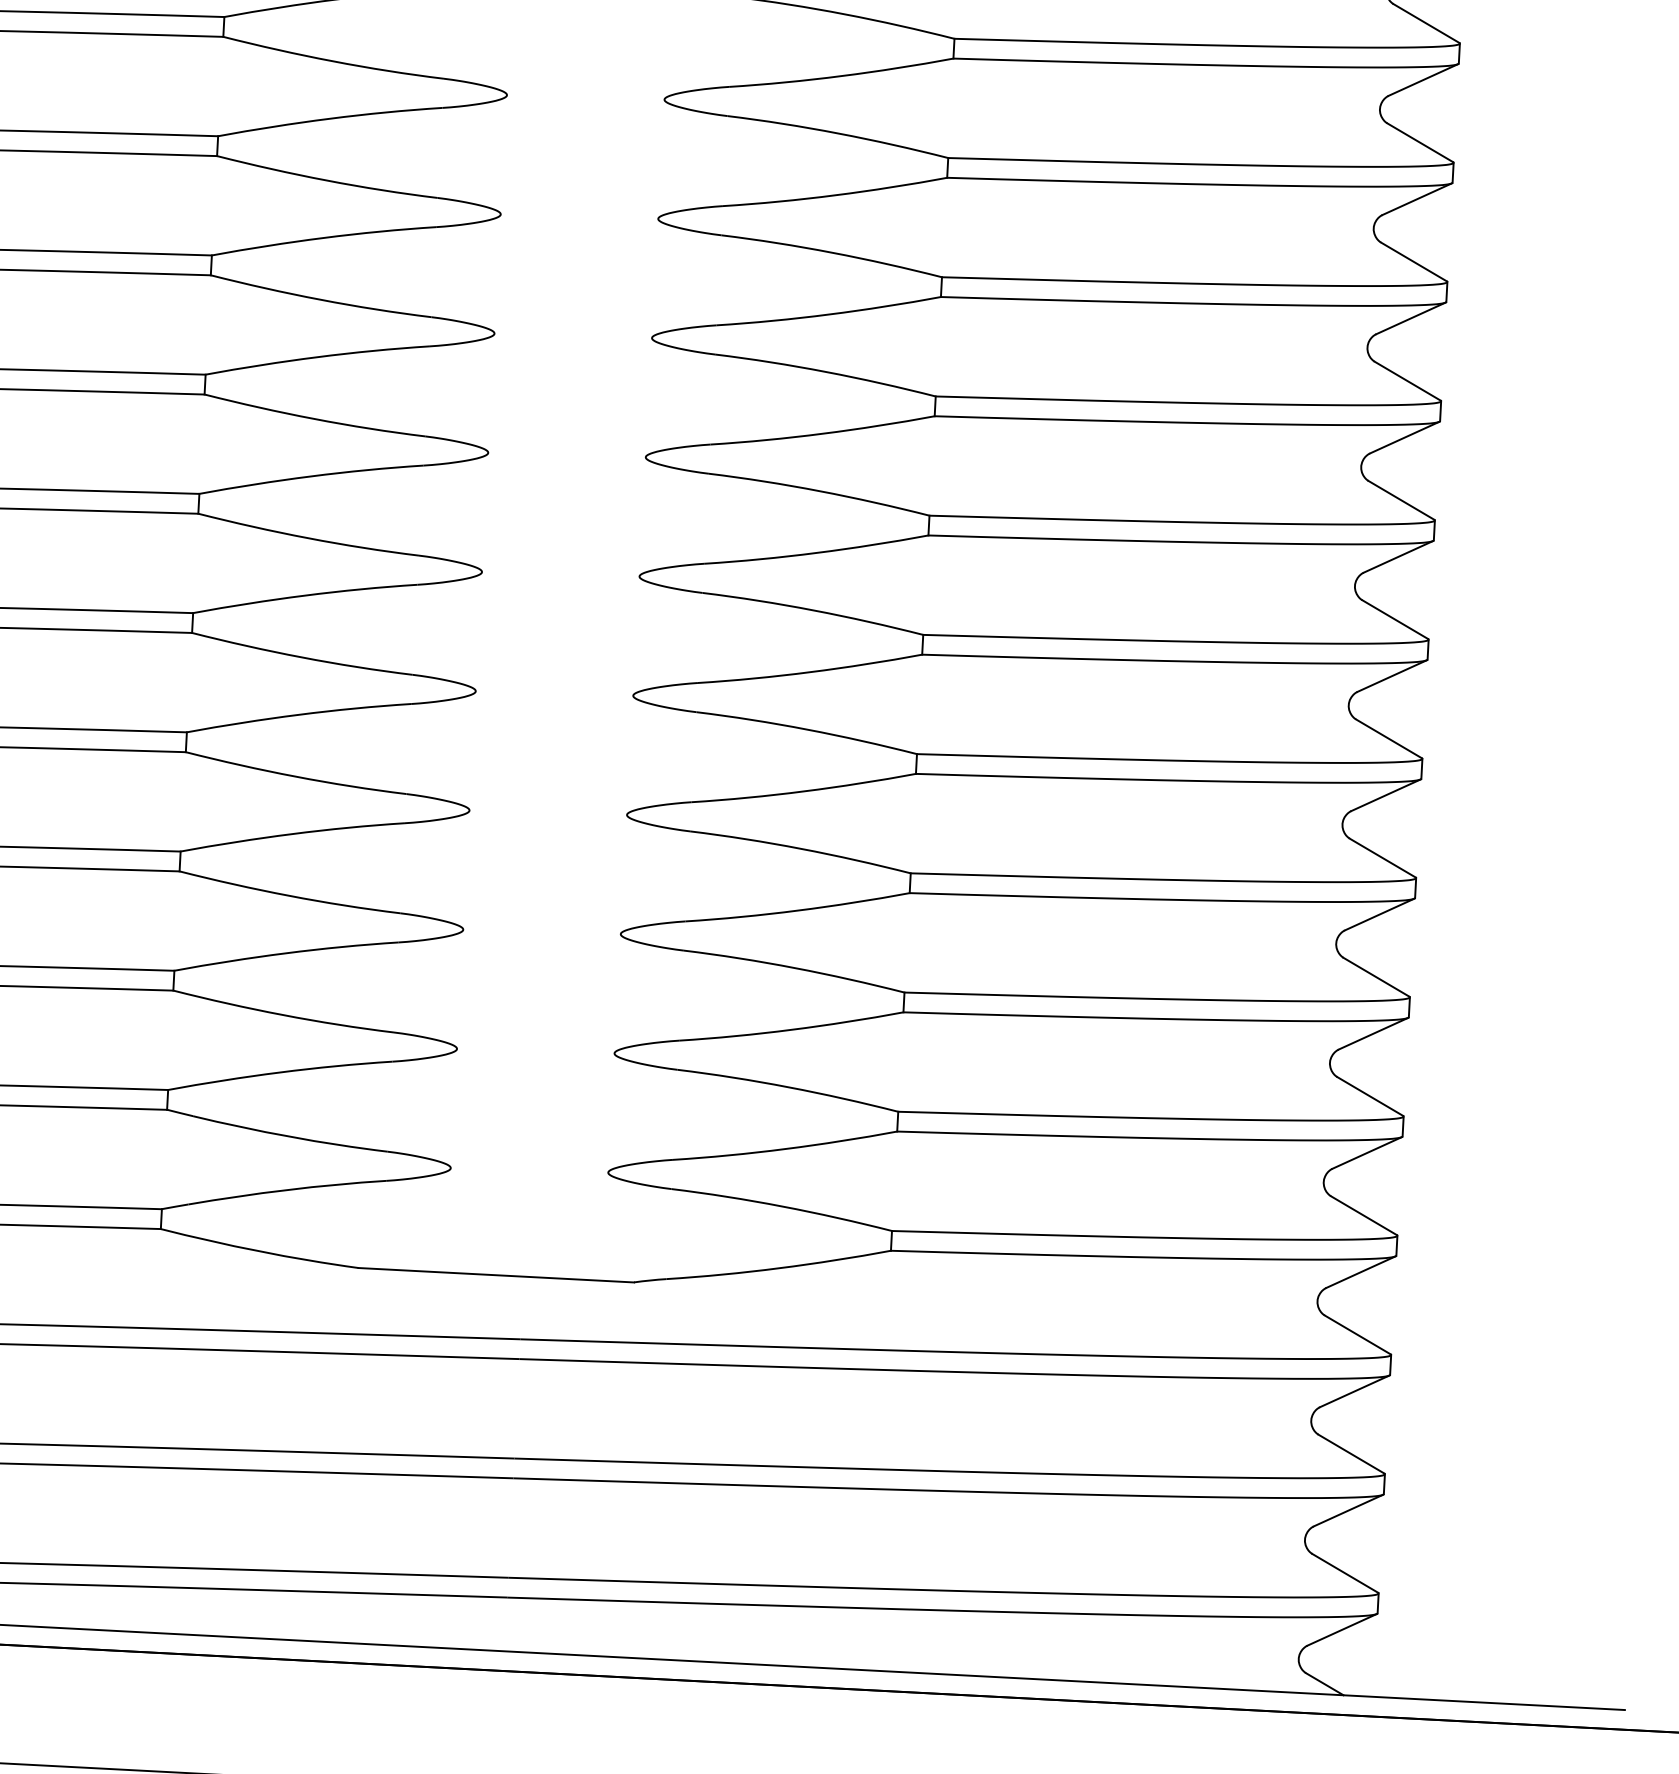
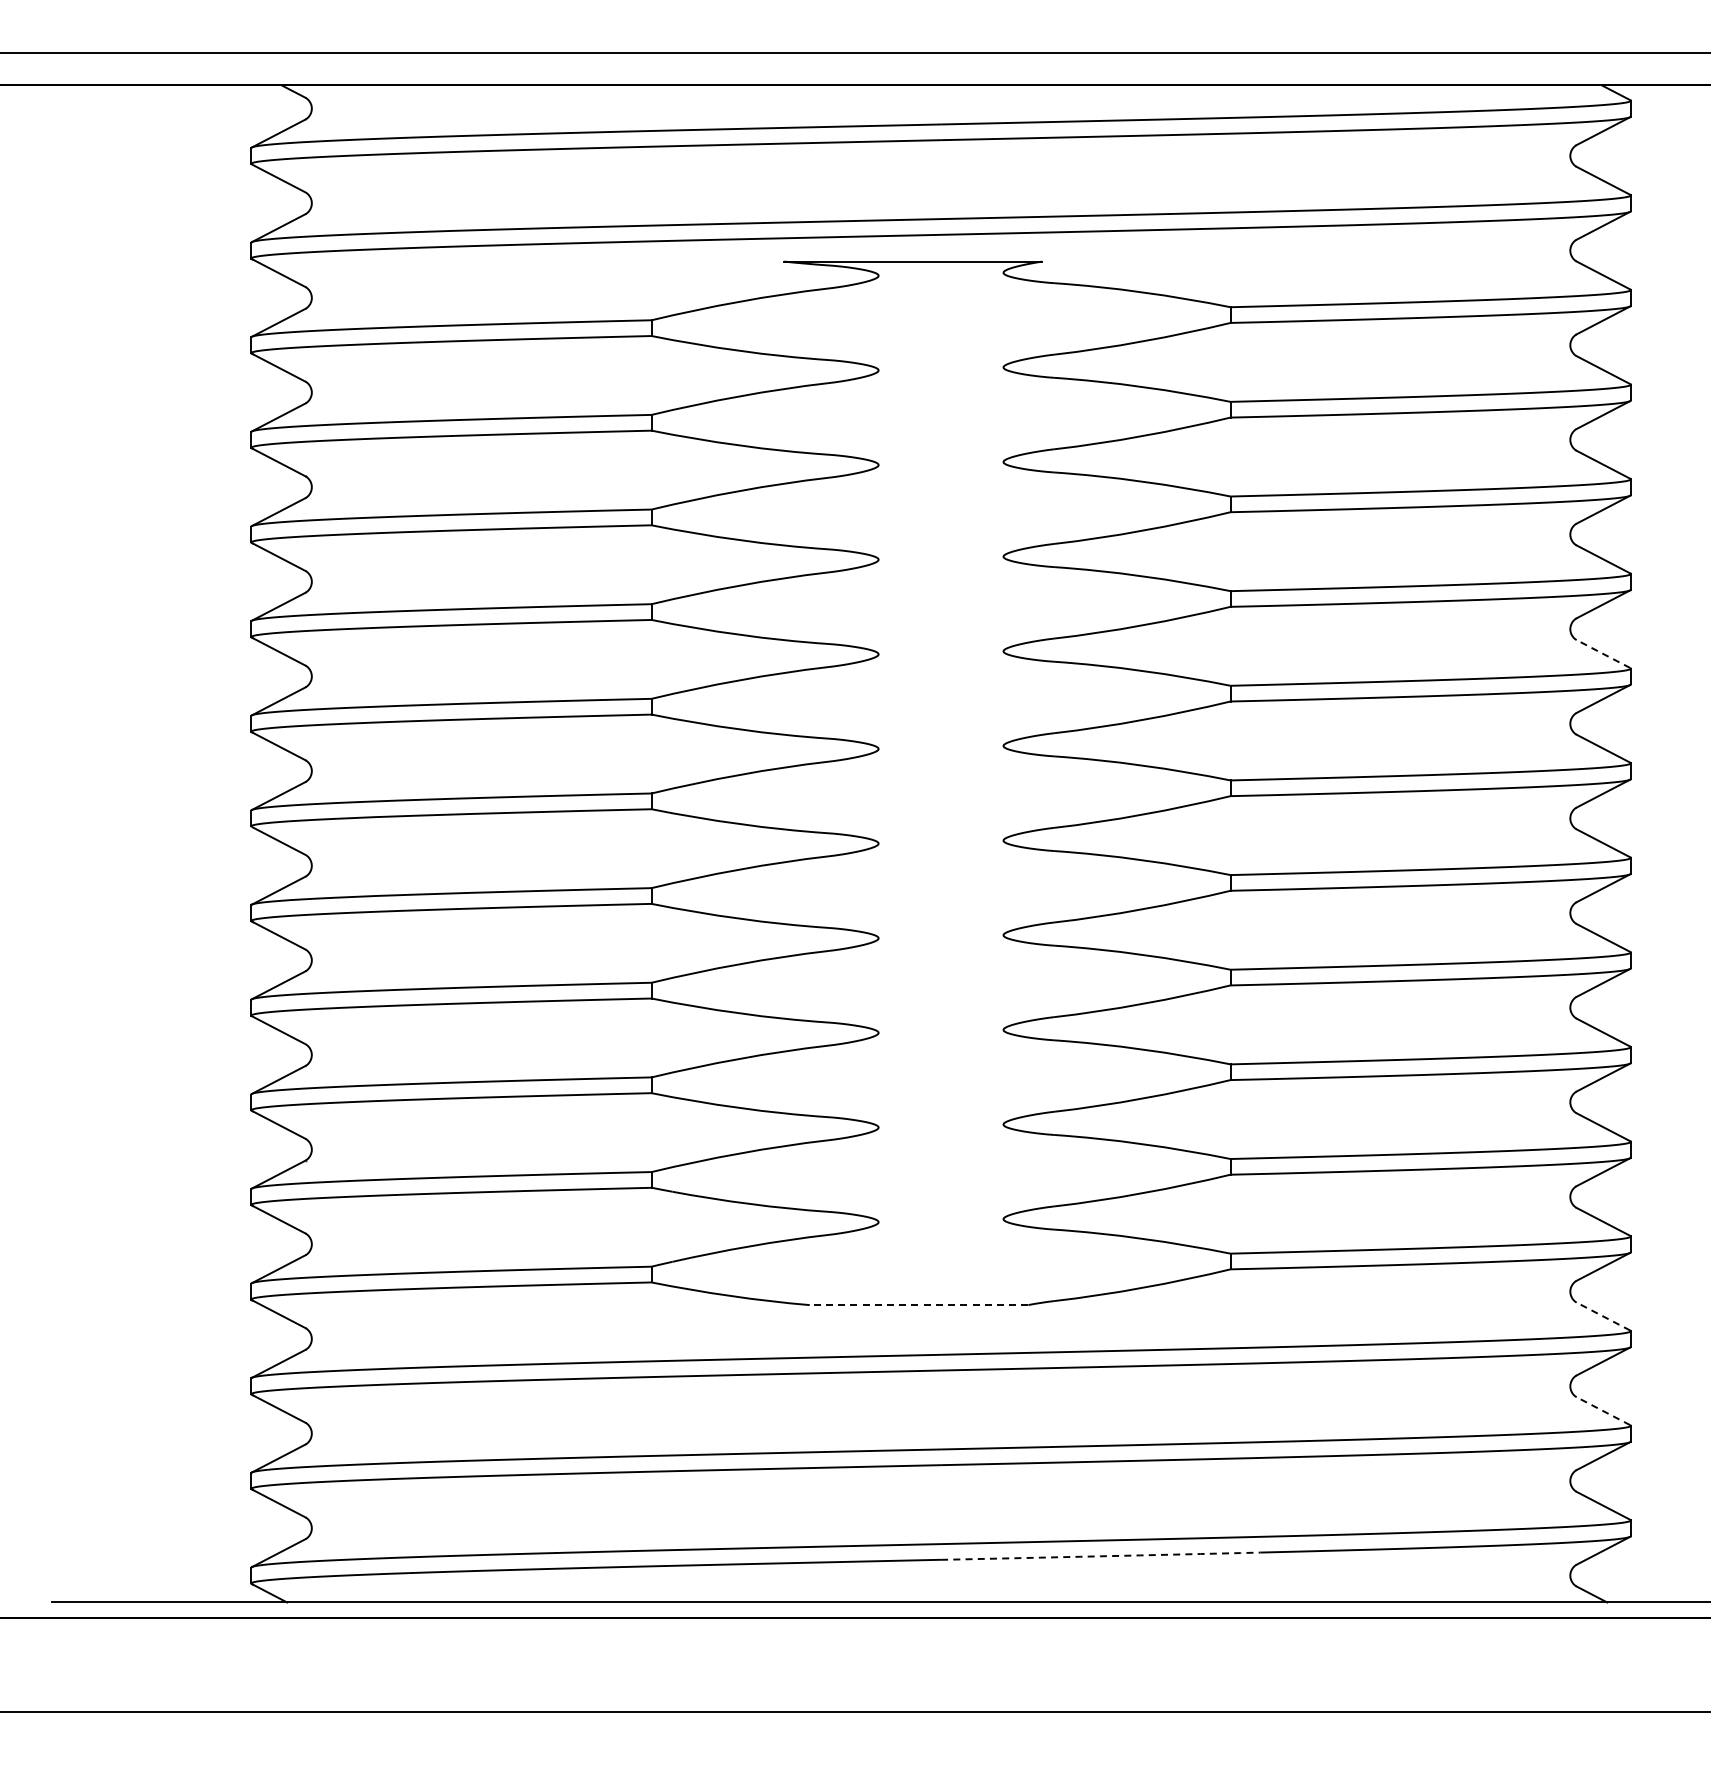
line: (1401, 499) -> (1603, 653), solid -> dashed
line: (495, 1275) -> (918, 1305), solid -> dashed
line: (1357, 1334) -> (1603, 1316), solid -> dashed
line: (1351, 1453) -> (1603, 1410), solid -> dashed
arc: (708, 1603) -> (1100, 1556), solid -> dashed

